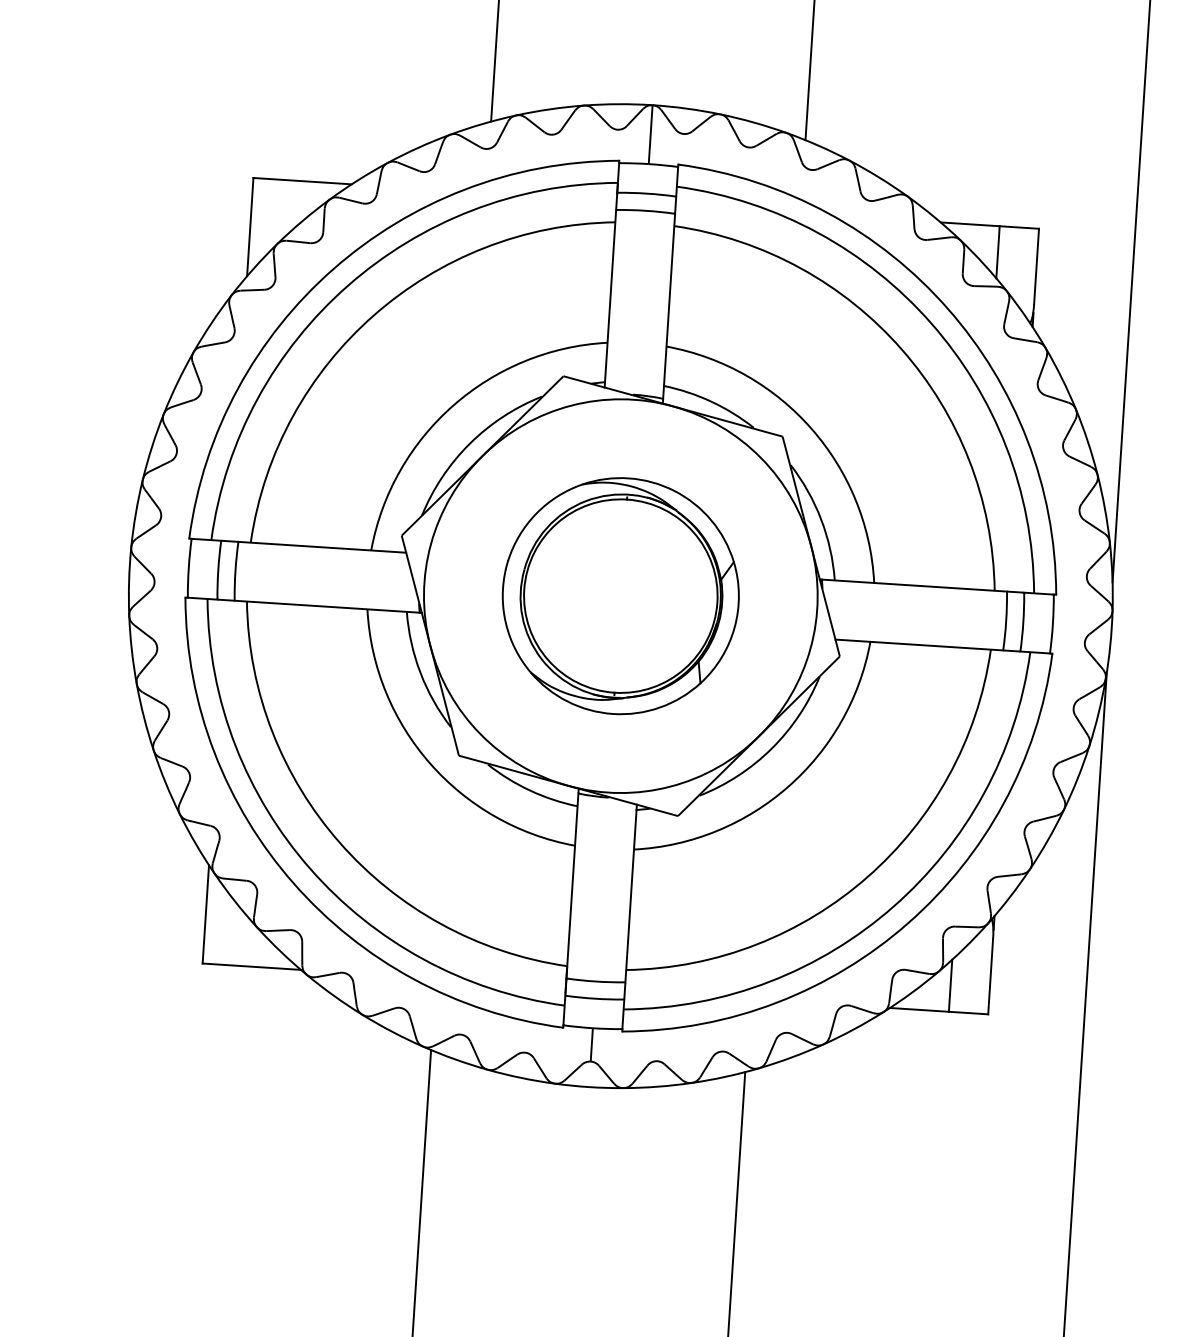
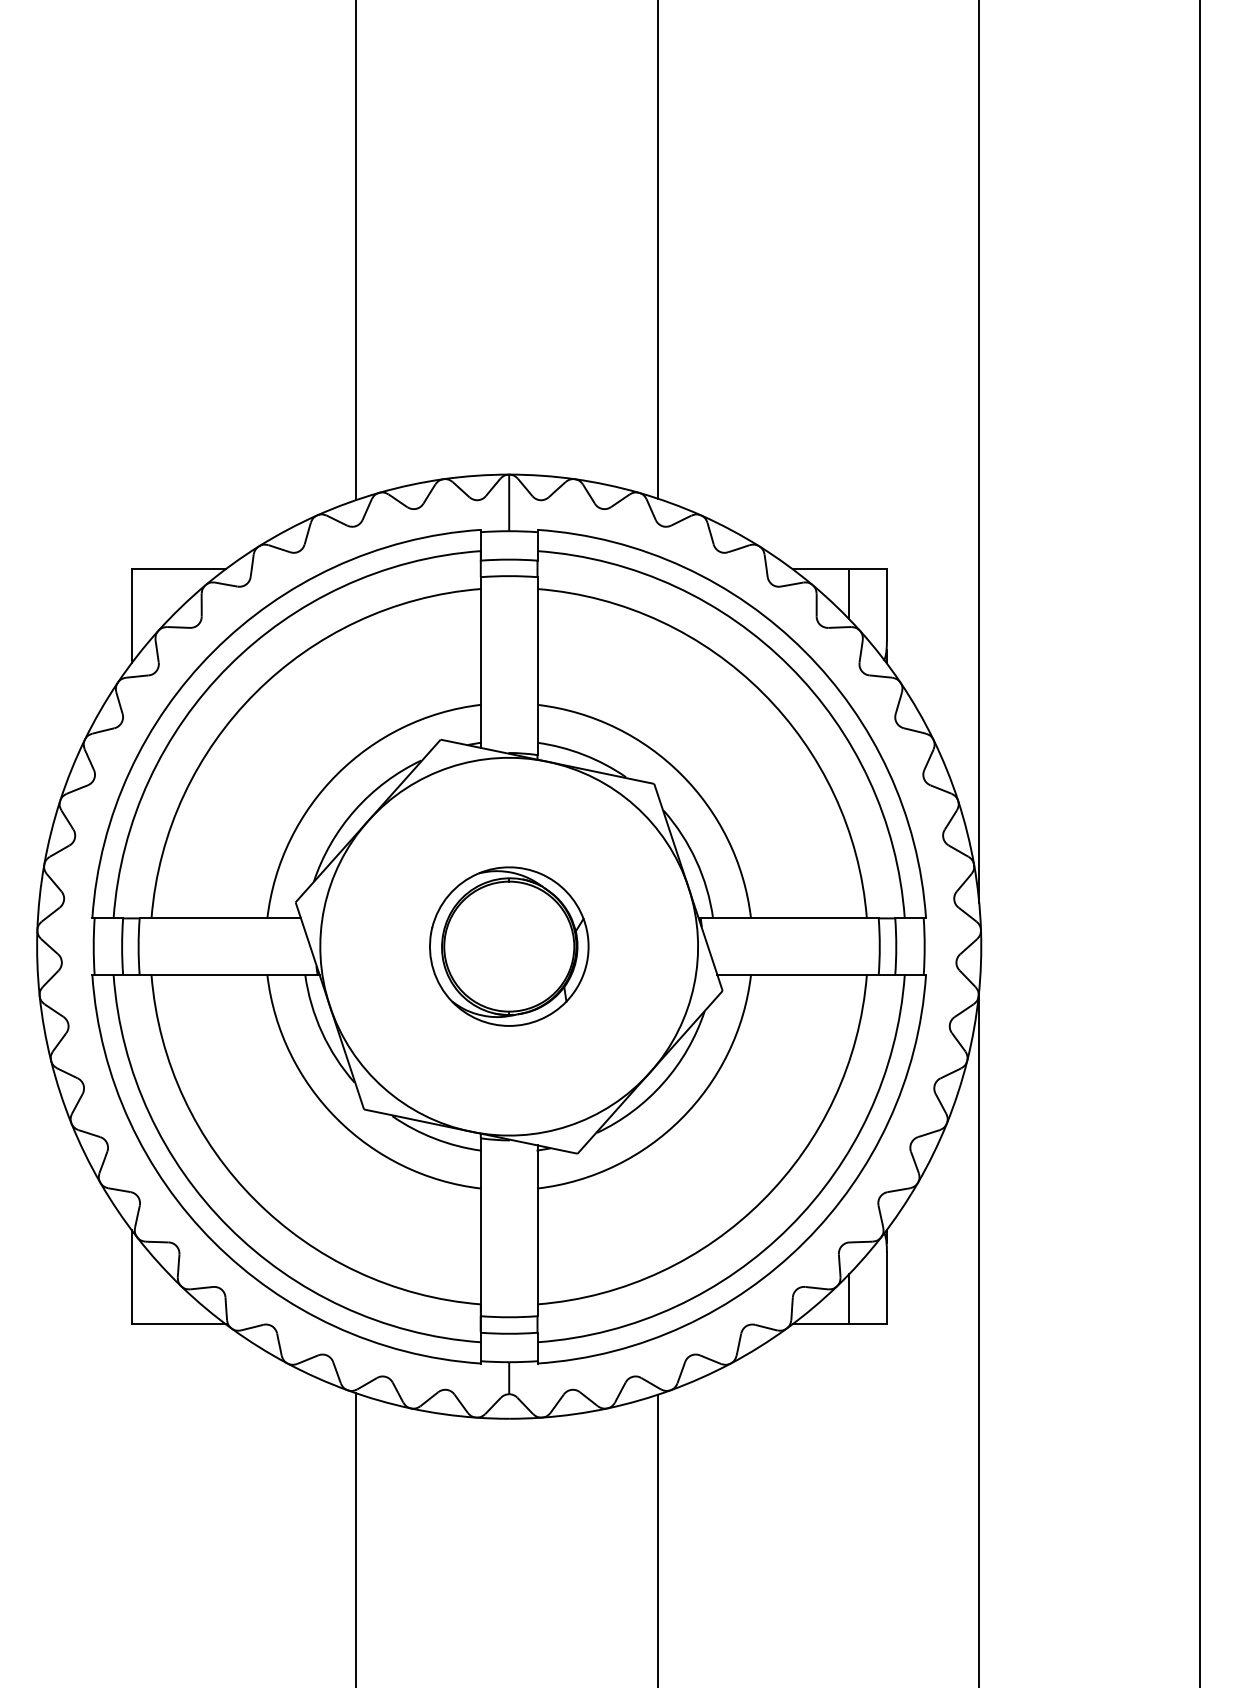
part: (621, 595) -> (509, 946), size x0.7

